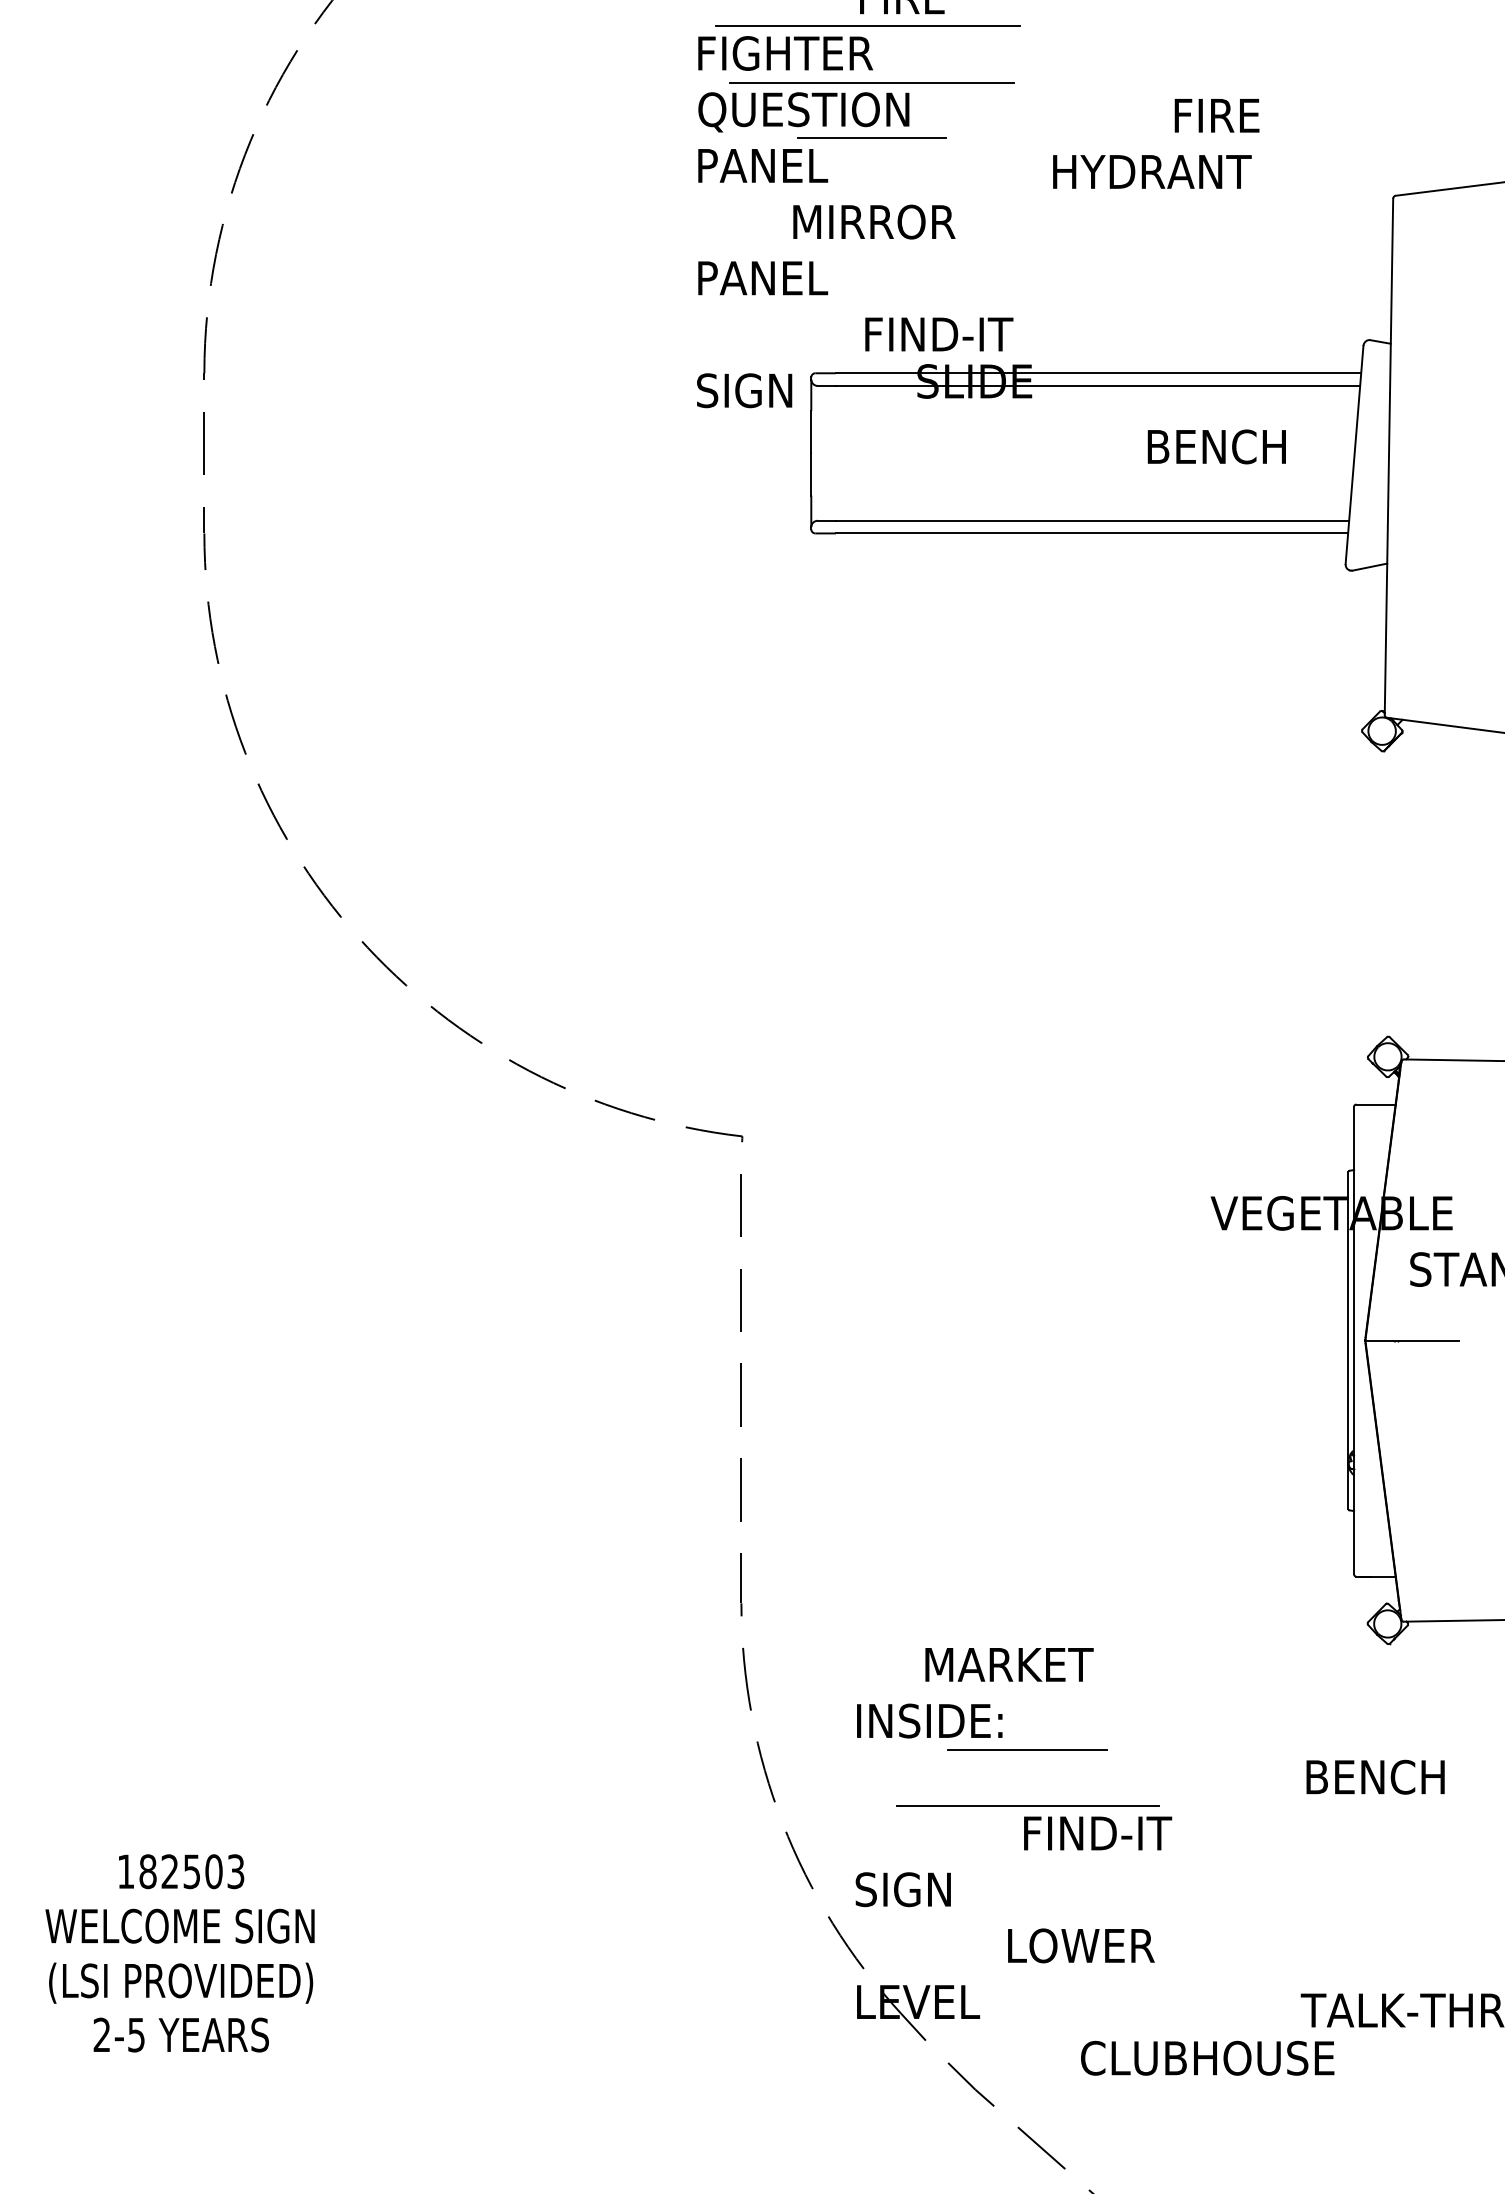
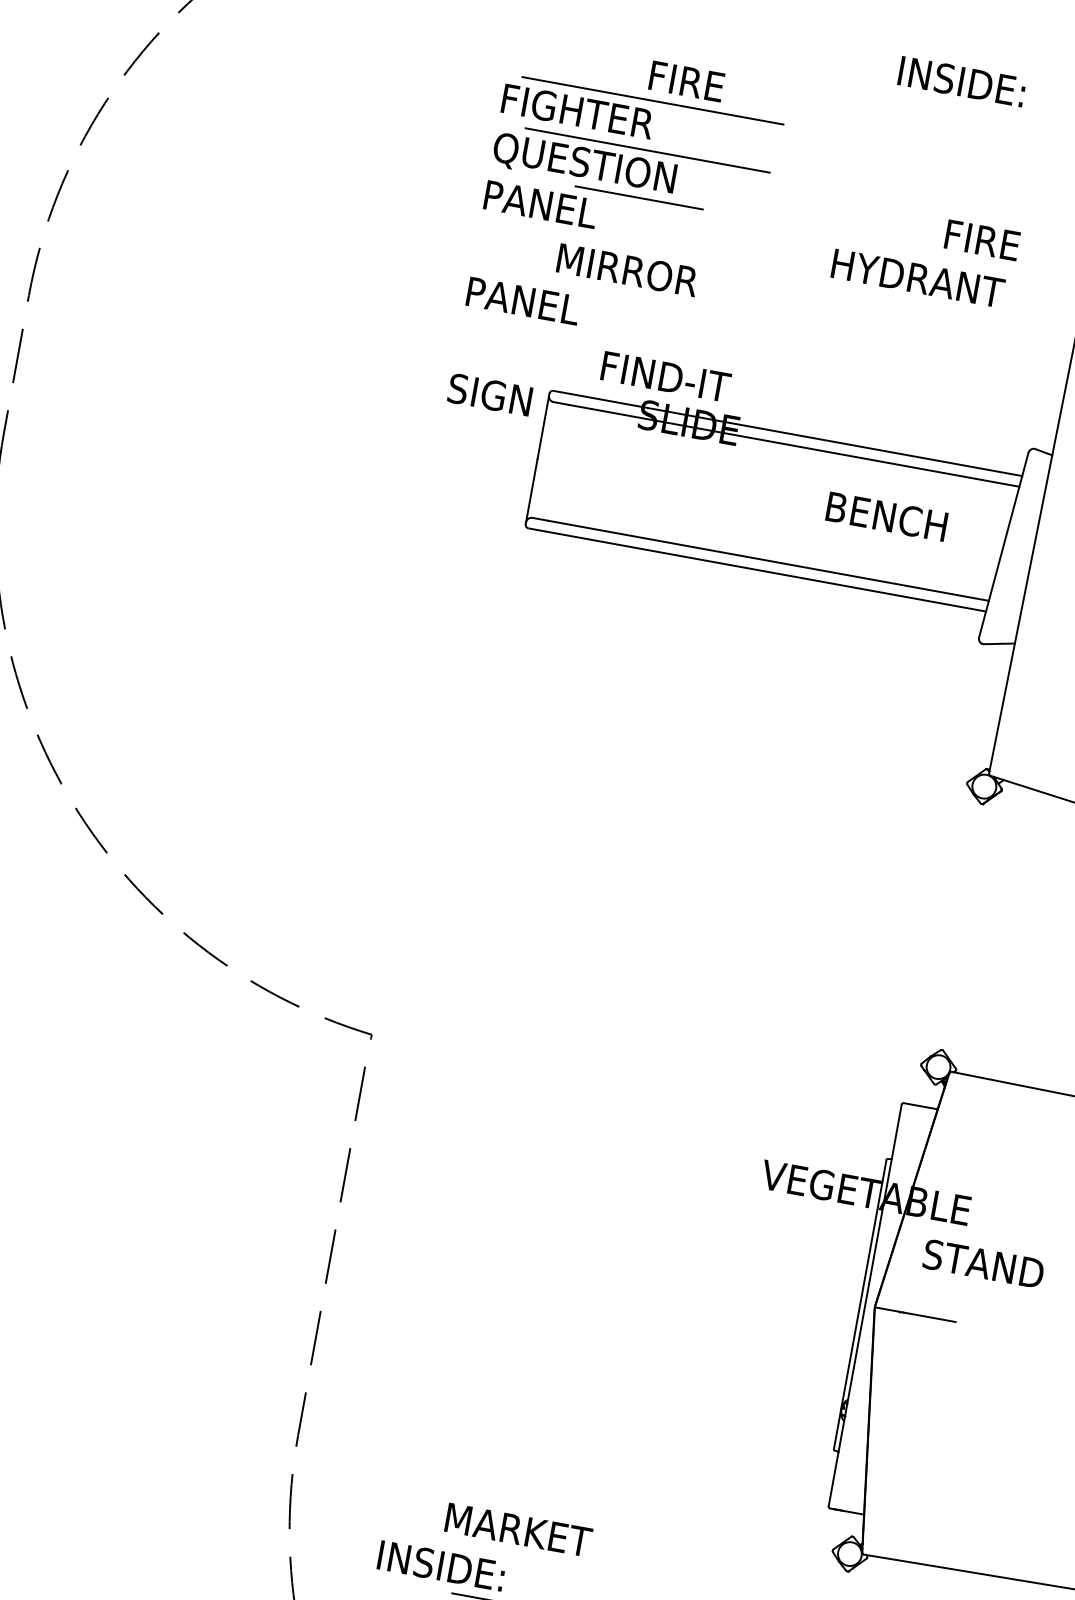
text: (1156, 143) -> (926, 254), moved

